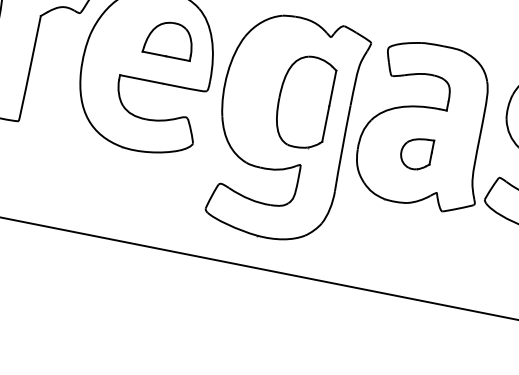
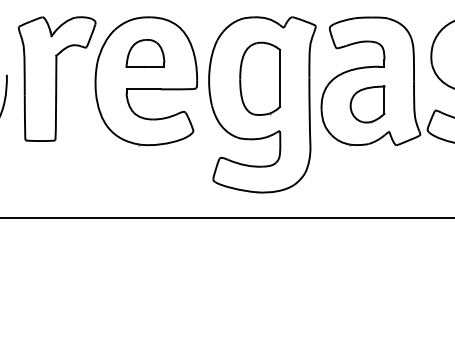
part: (169, 39) -> (145, 53), moved
part: (304, 101) -> (260, 78), moved
part: (416, 153) -> (367, 104), size x1.43

